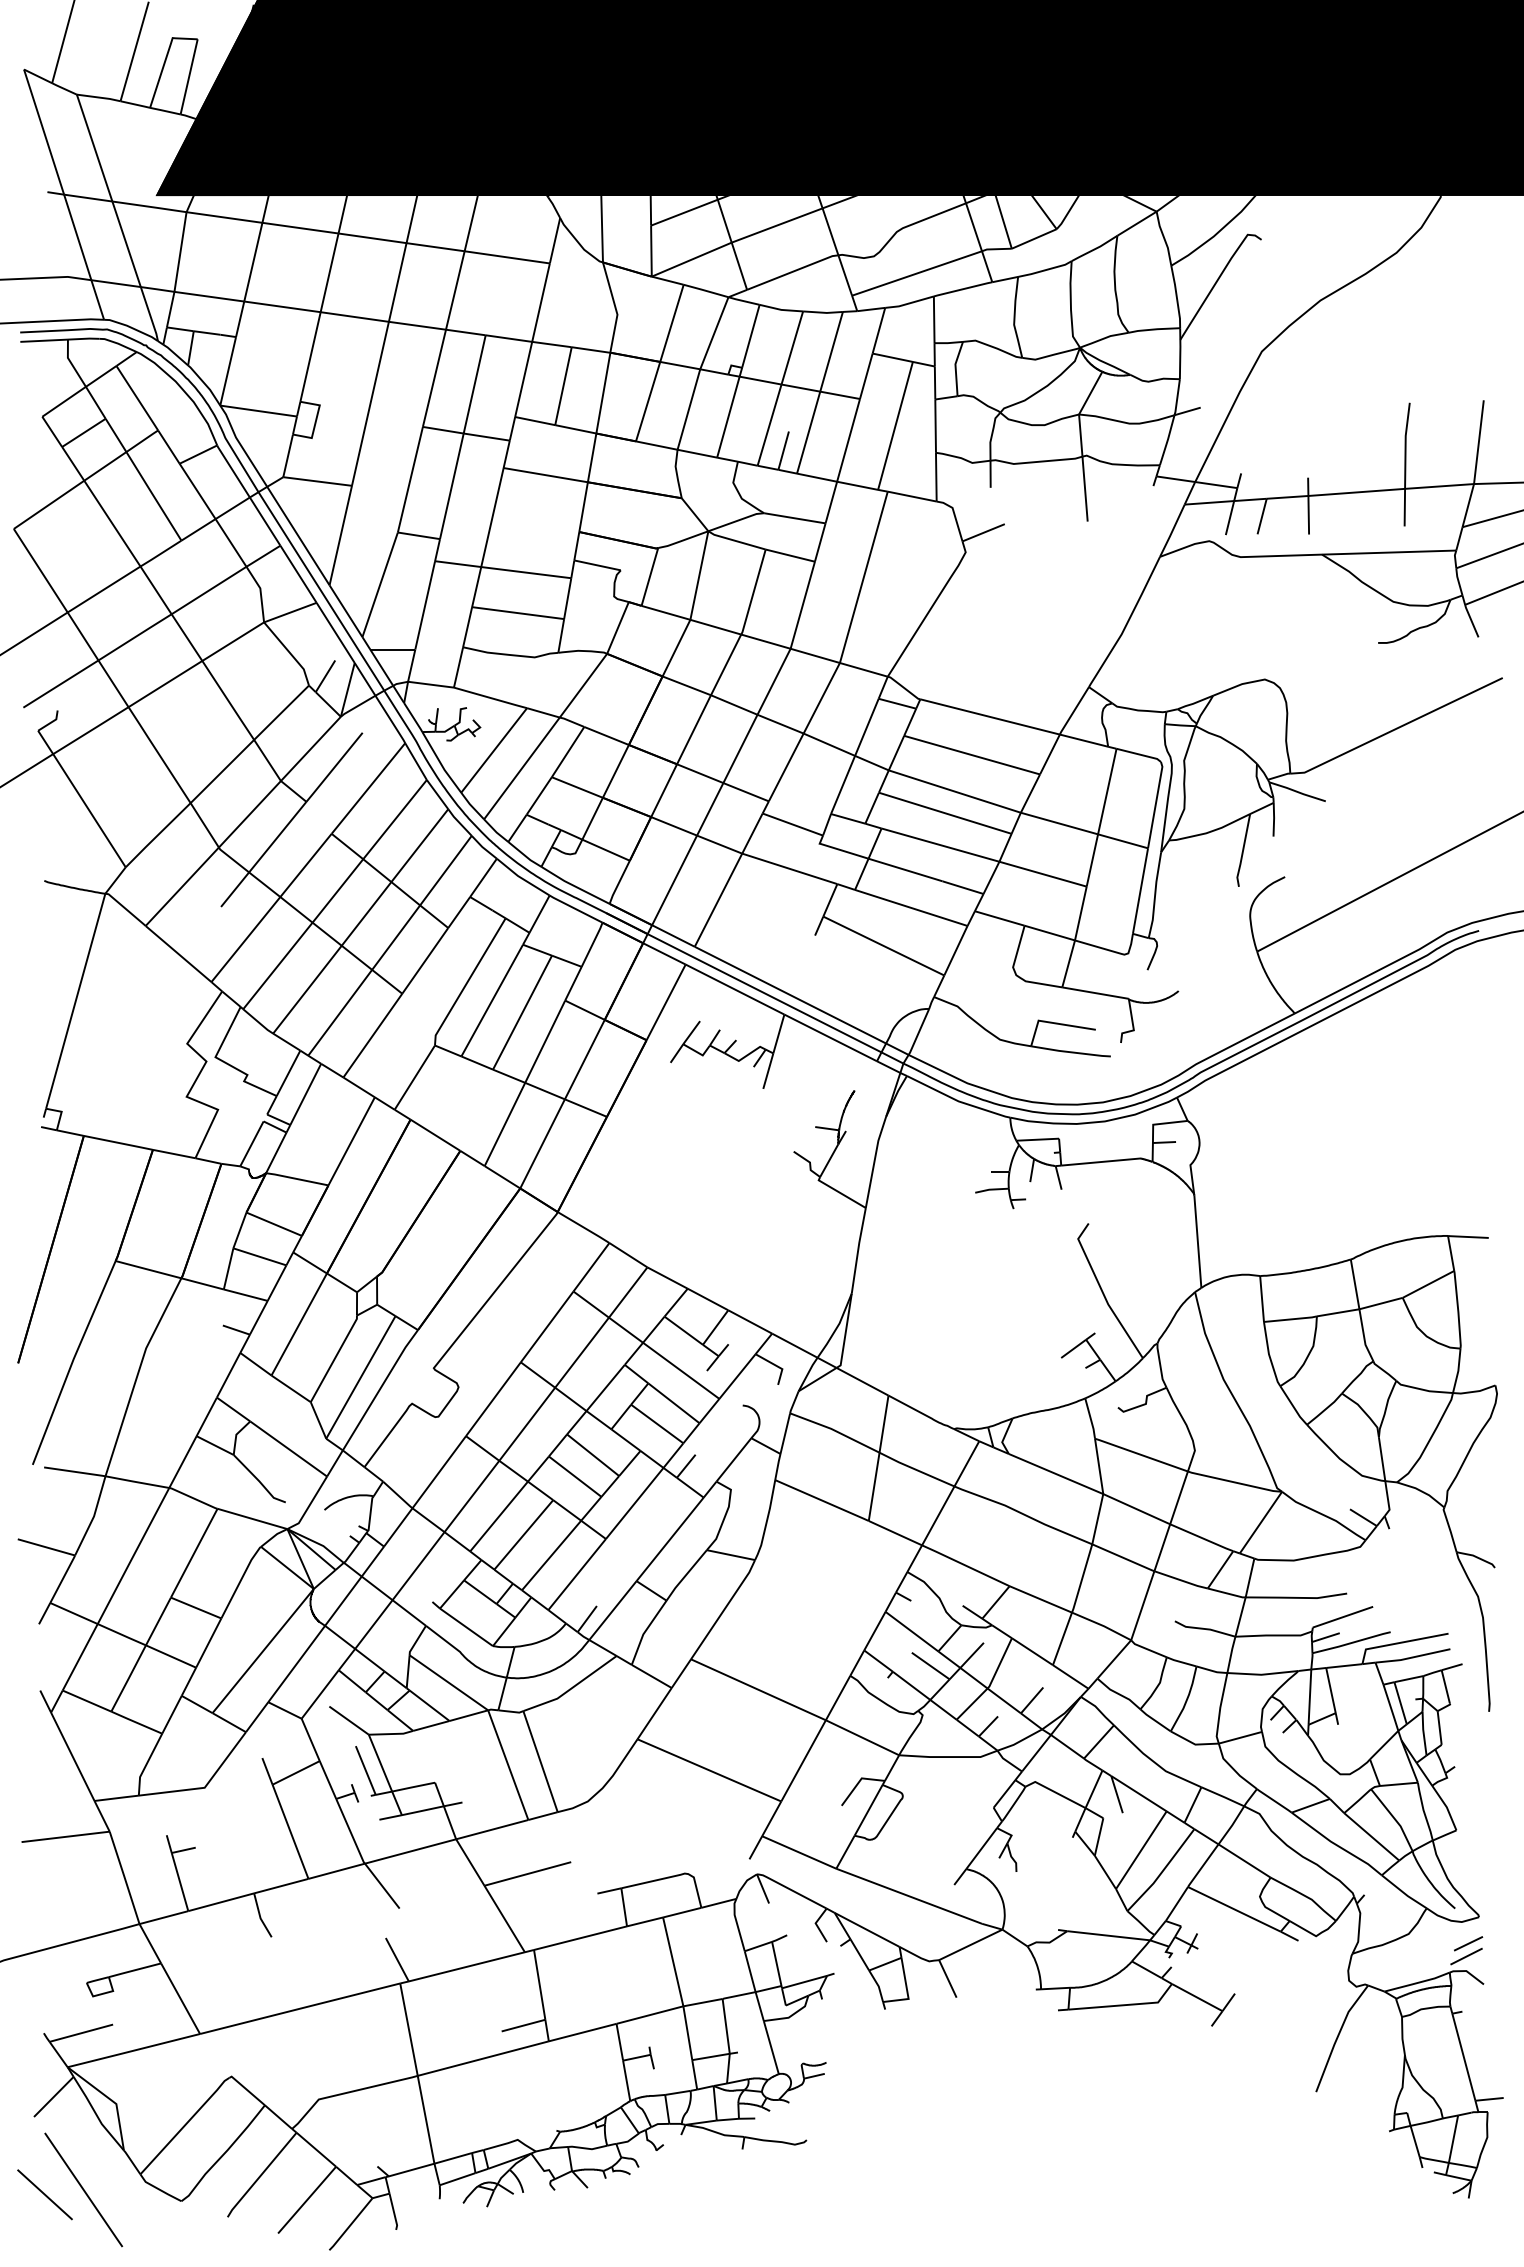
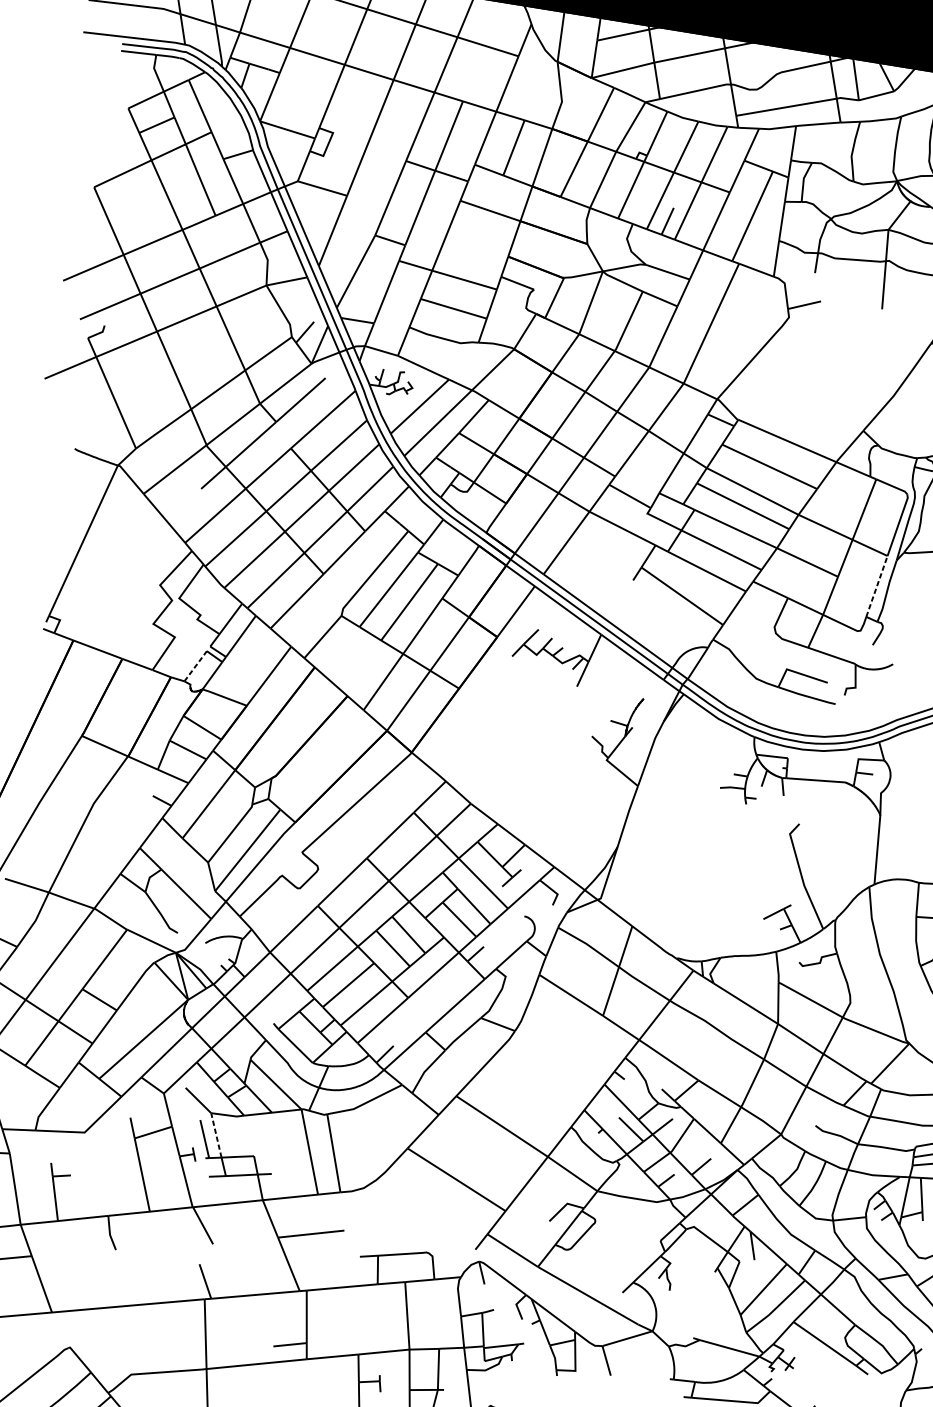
line: (1140, 890) -> (877, 586), solid -> dashed
line: (252, 1143) -> (196, 666), solid -> dashed
line: (380, 1763) -> (216, 1135), solid -> dashed

